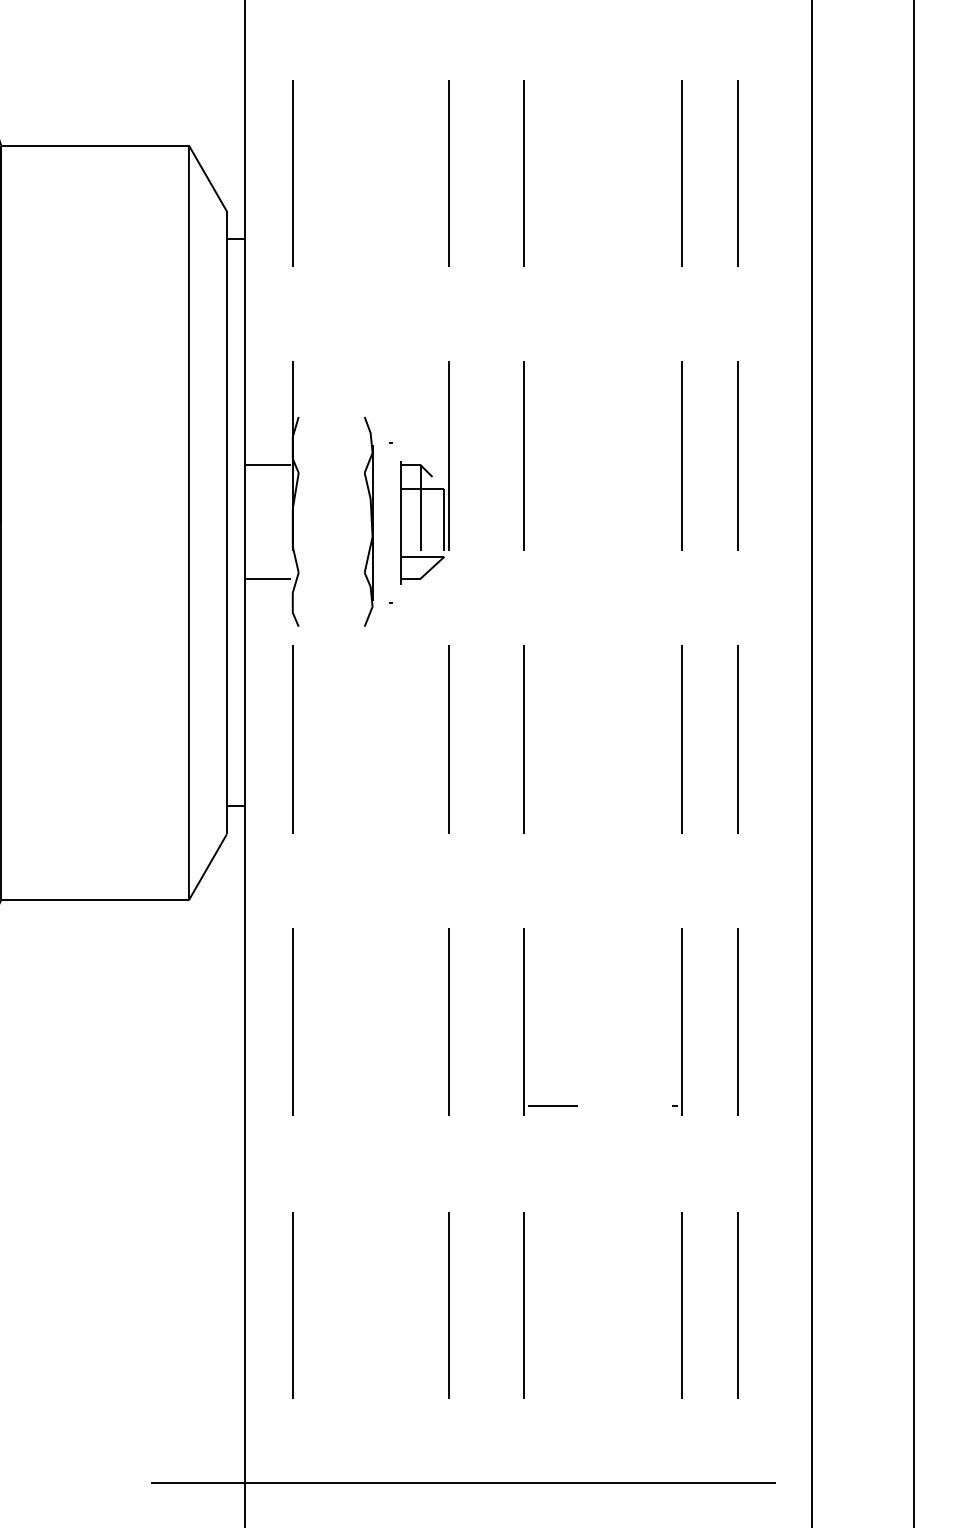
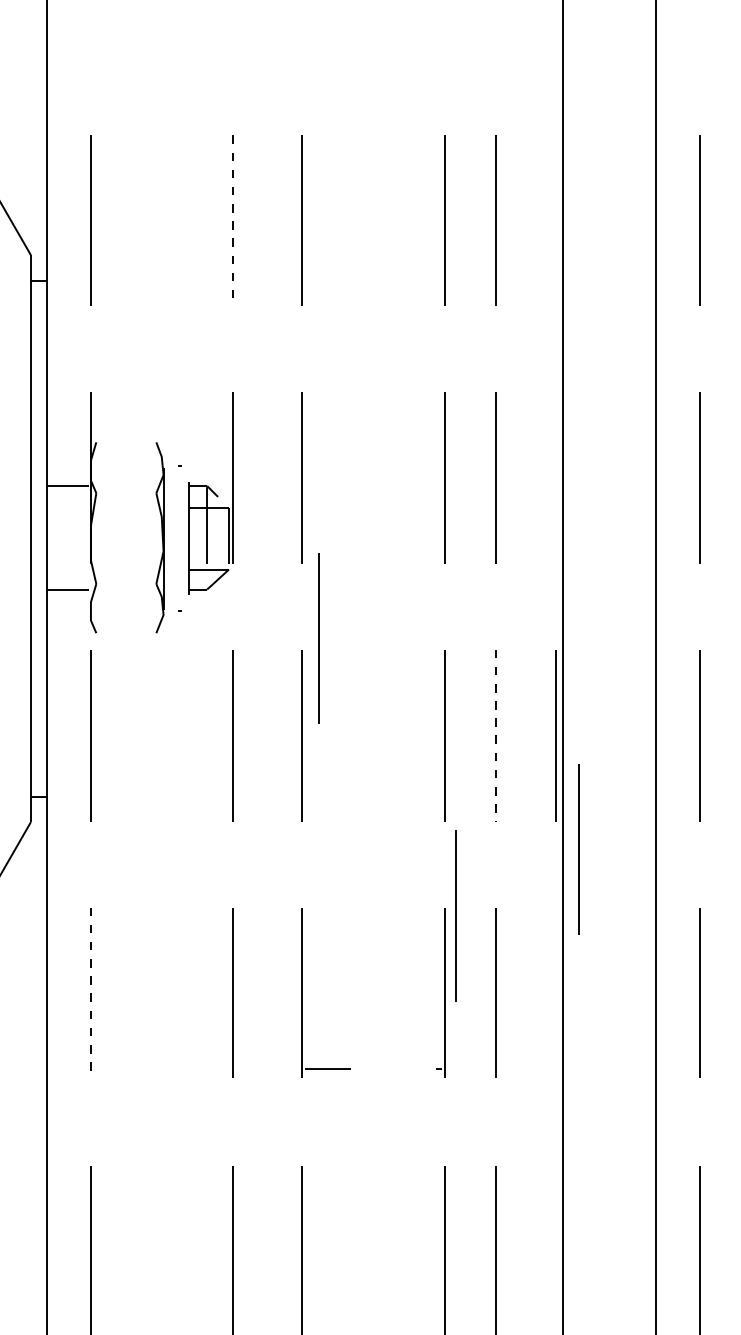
line: (448, 173) -> (232, 220), solid -> dashed
line: (543, 632) -> (319, 638), added
line: (738, 739) -> (496, 735), solid -> dashed
line: (803, 739) -> (555, 735), added
line: (828, 864) -> (578, 849), added
line: (693, 937) -> (455, 916), added
line: (292, 1022) -> (90, 993), solid -> dashed

